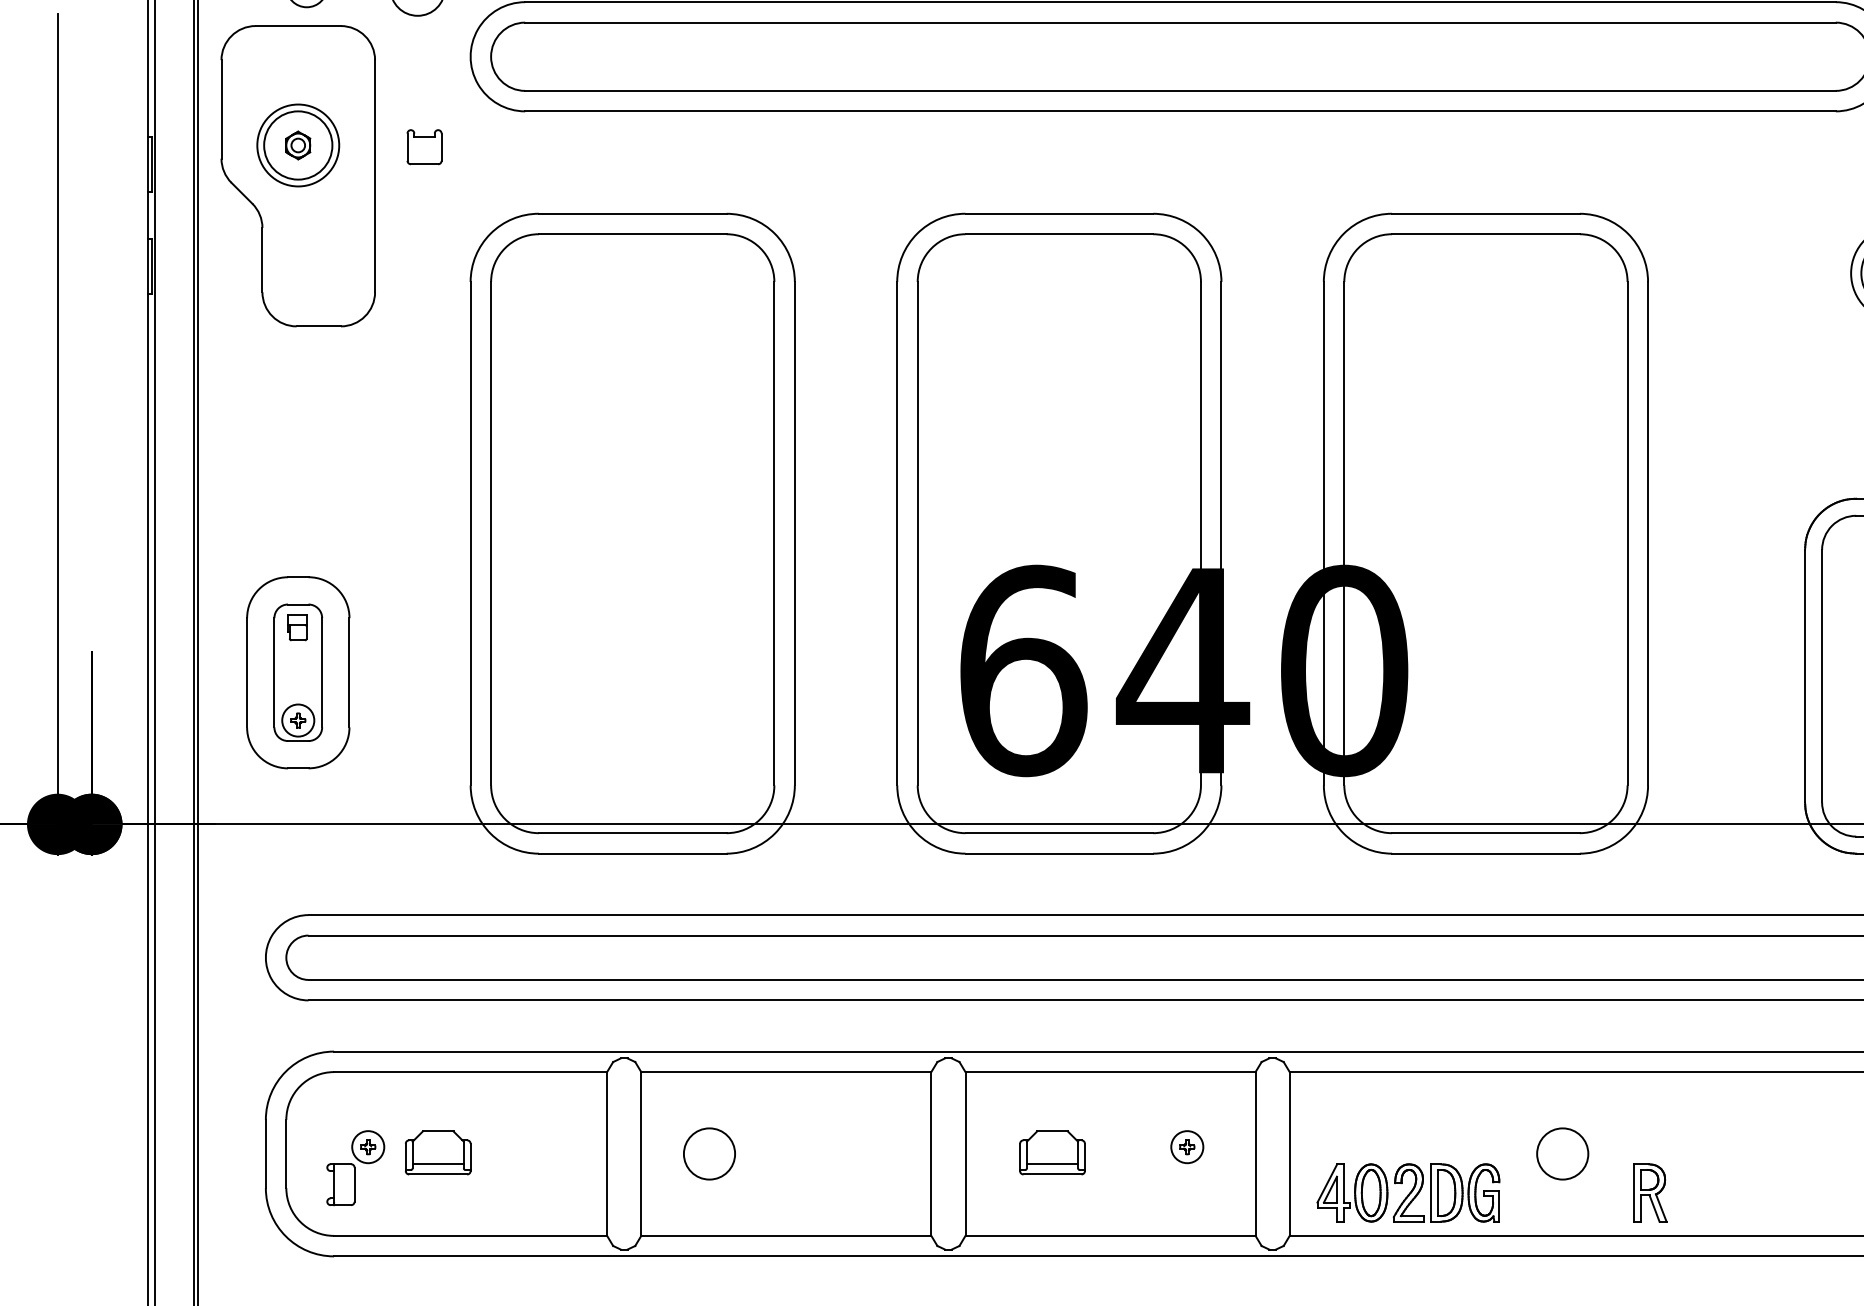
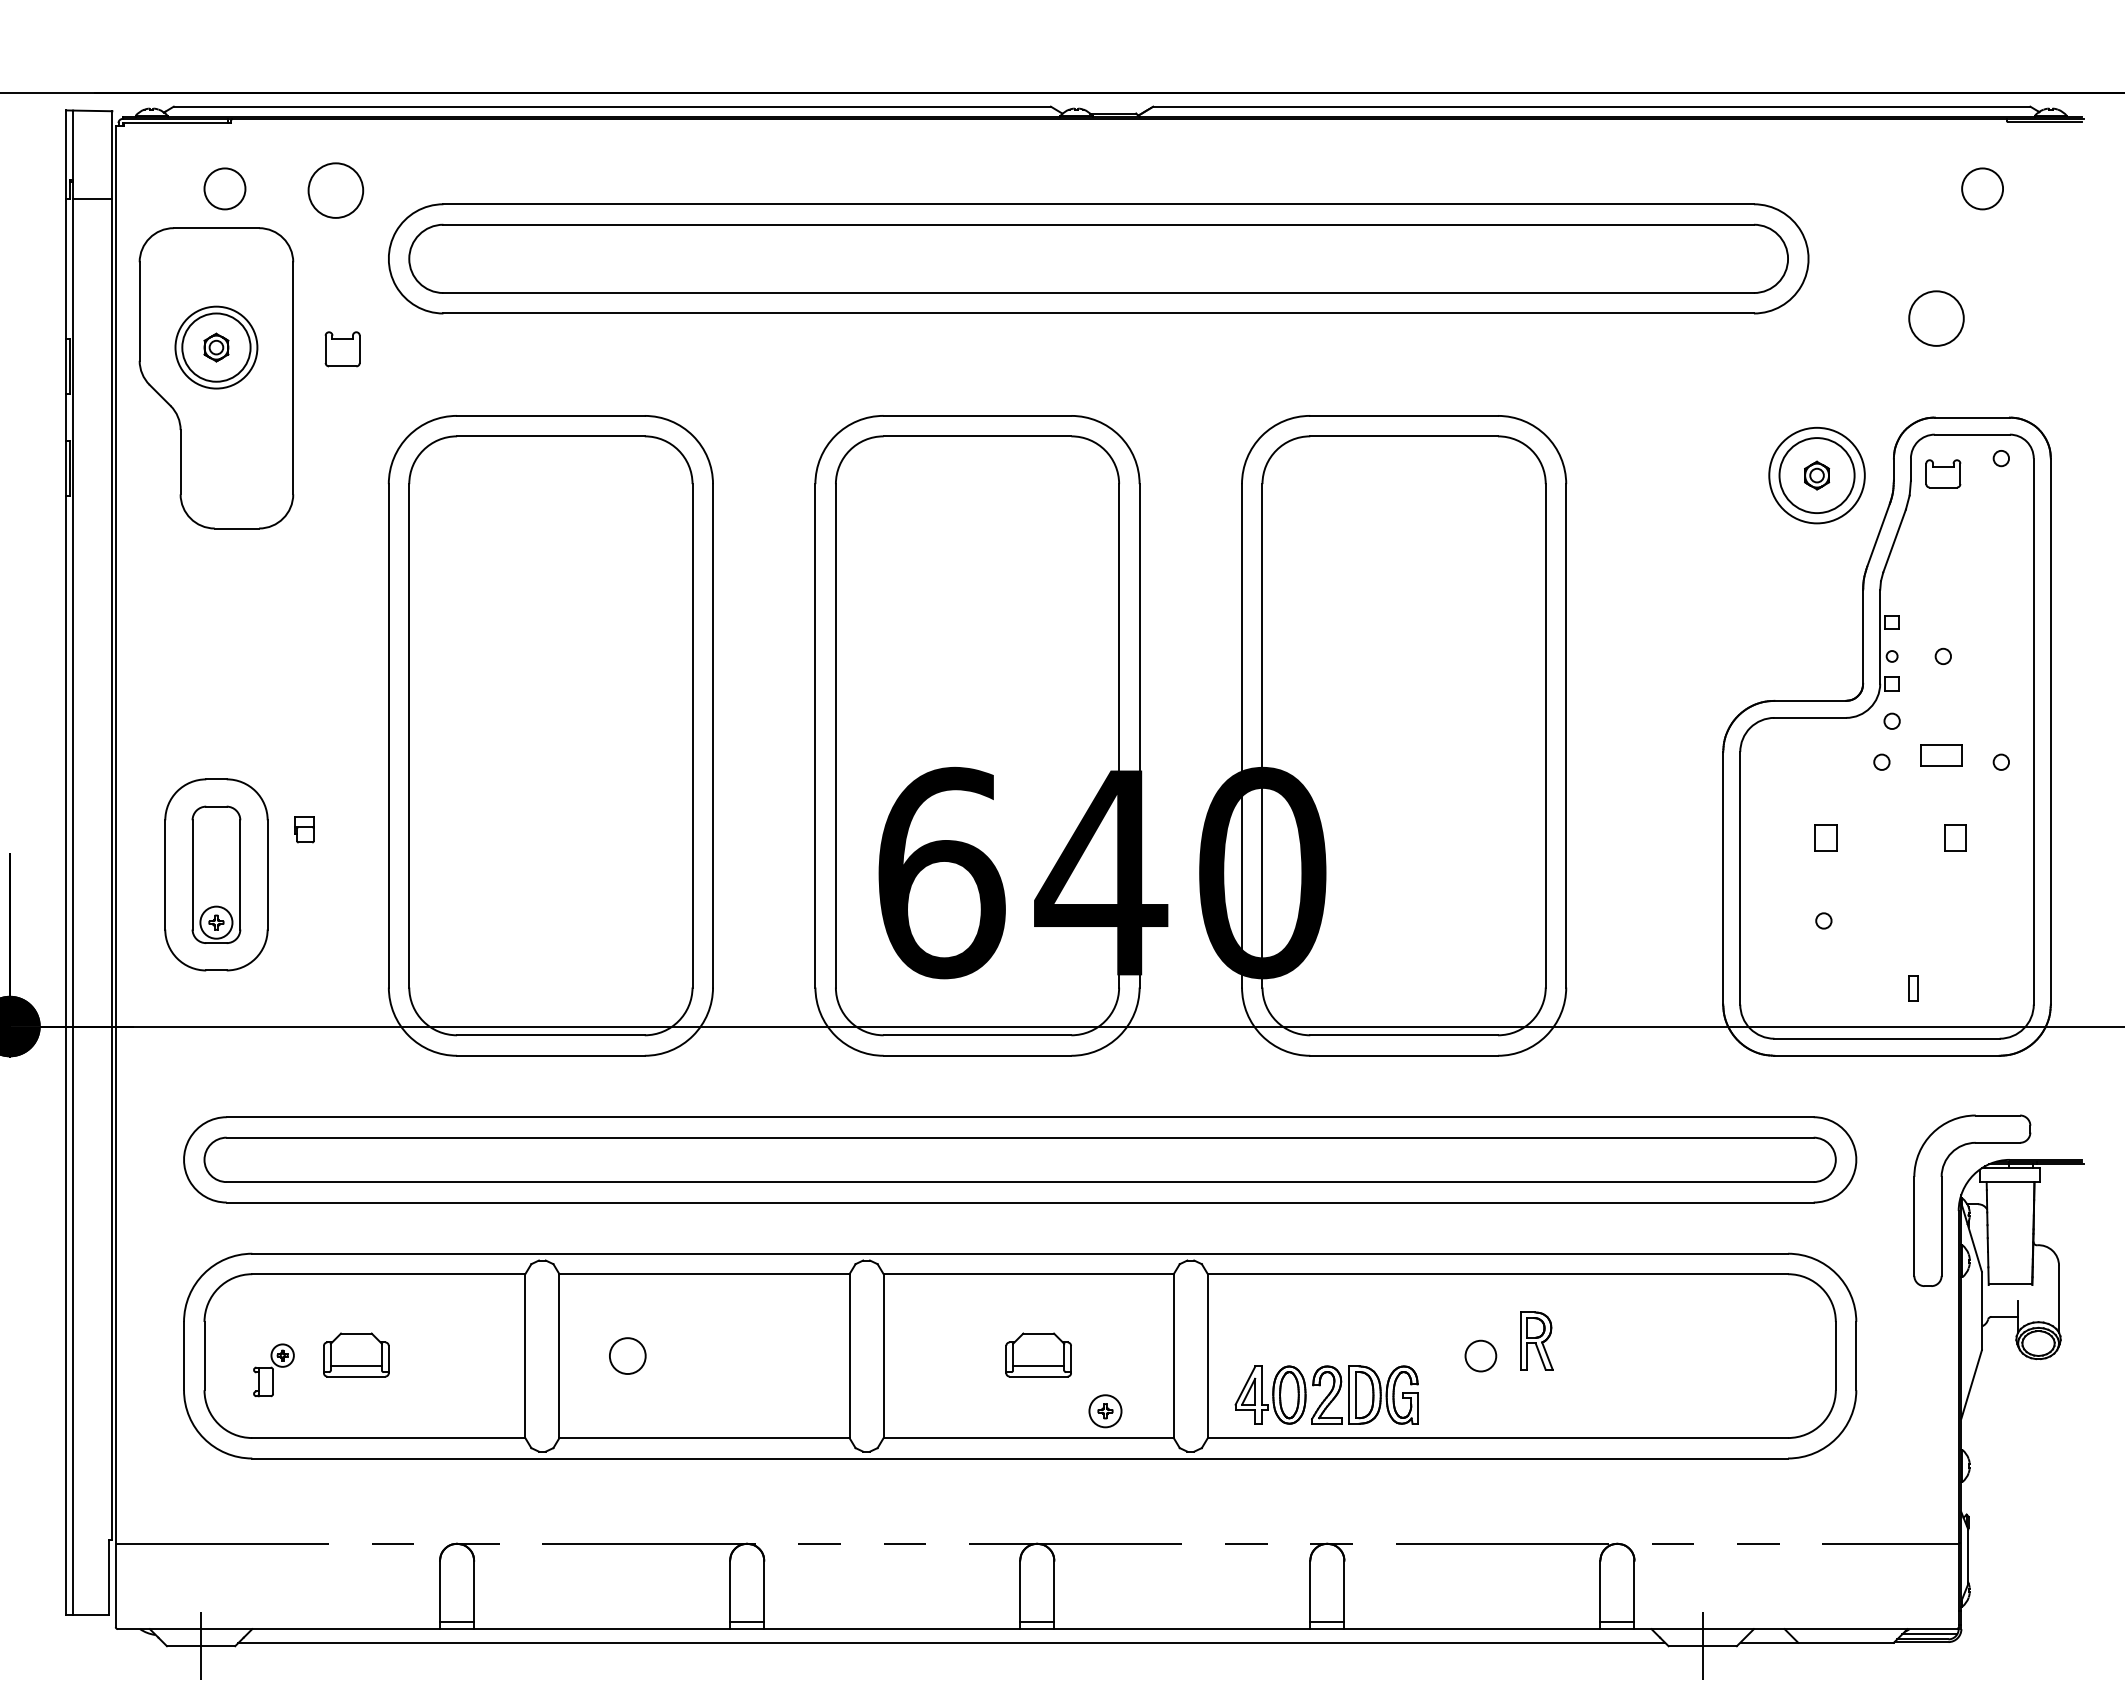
part: (297, 627) -> (304, 829), moved
part: (1187, 1147) -> (1105, 1411), moved
part: (1052, 1152) -> (1038, 1354), moved
circle: (709, 1153) -> (627, 1355), size x0.7
circle: (1562, 1153) -> (1480, 1355), size x0.6
part: (355, 1168) -> (273, 1370), size x0.7
part: (1650, 1192) -> (1536, 1340), moved

